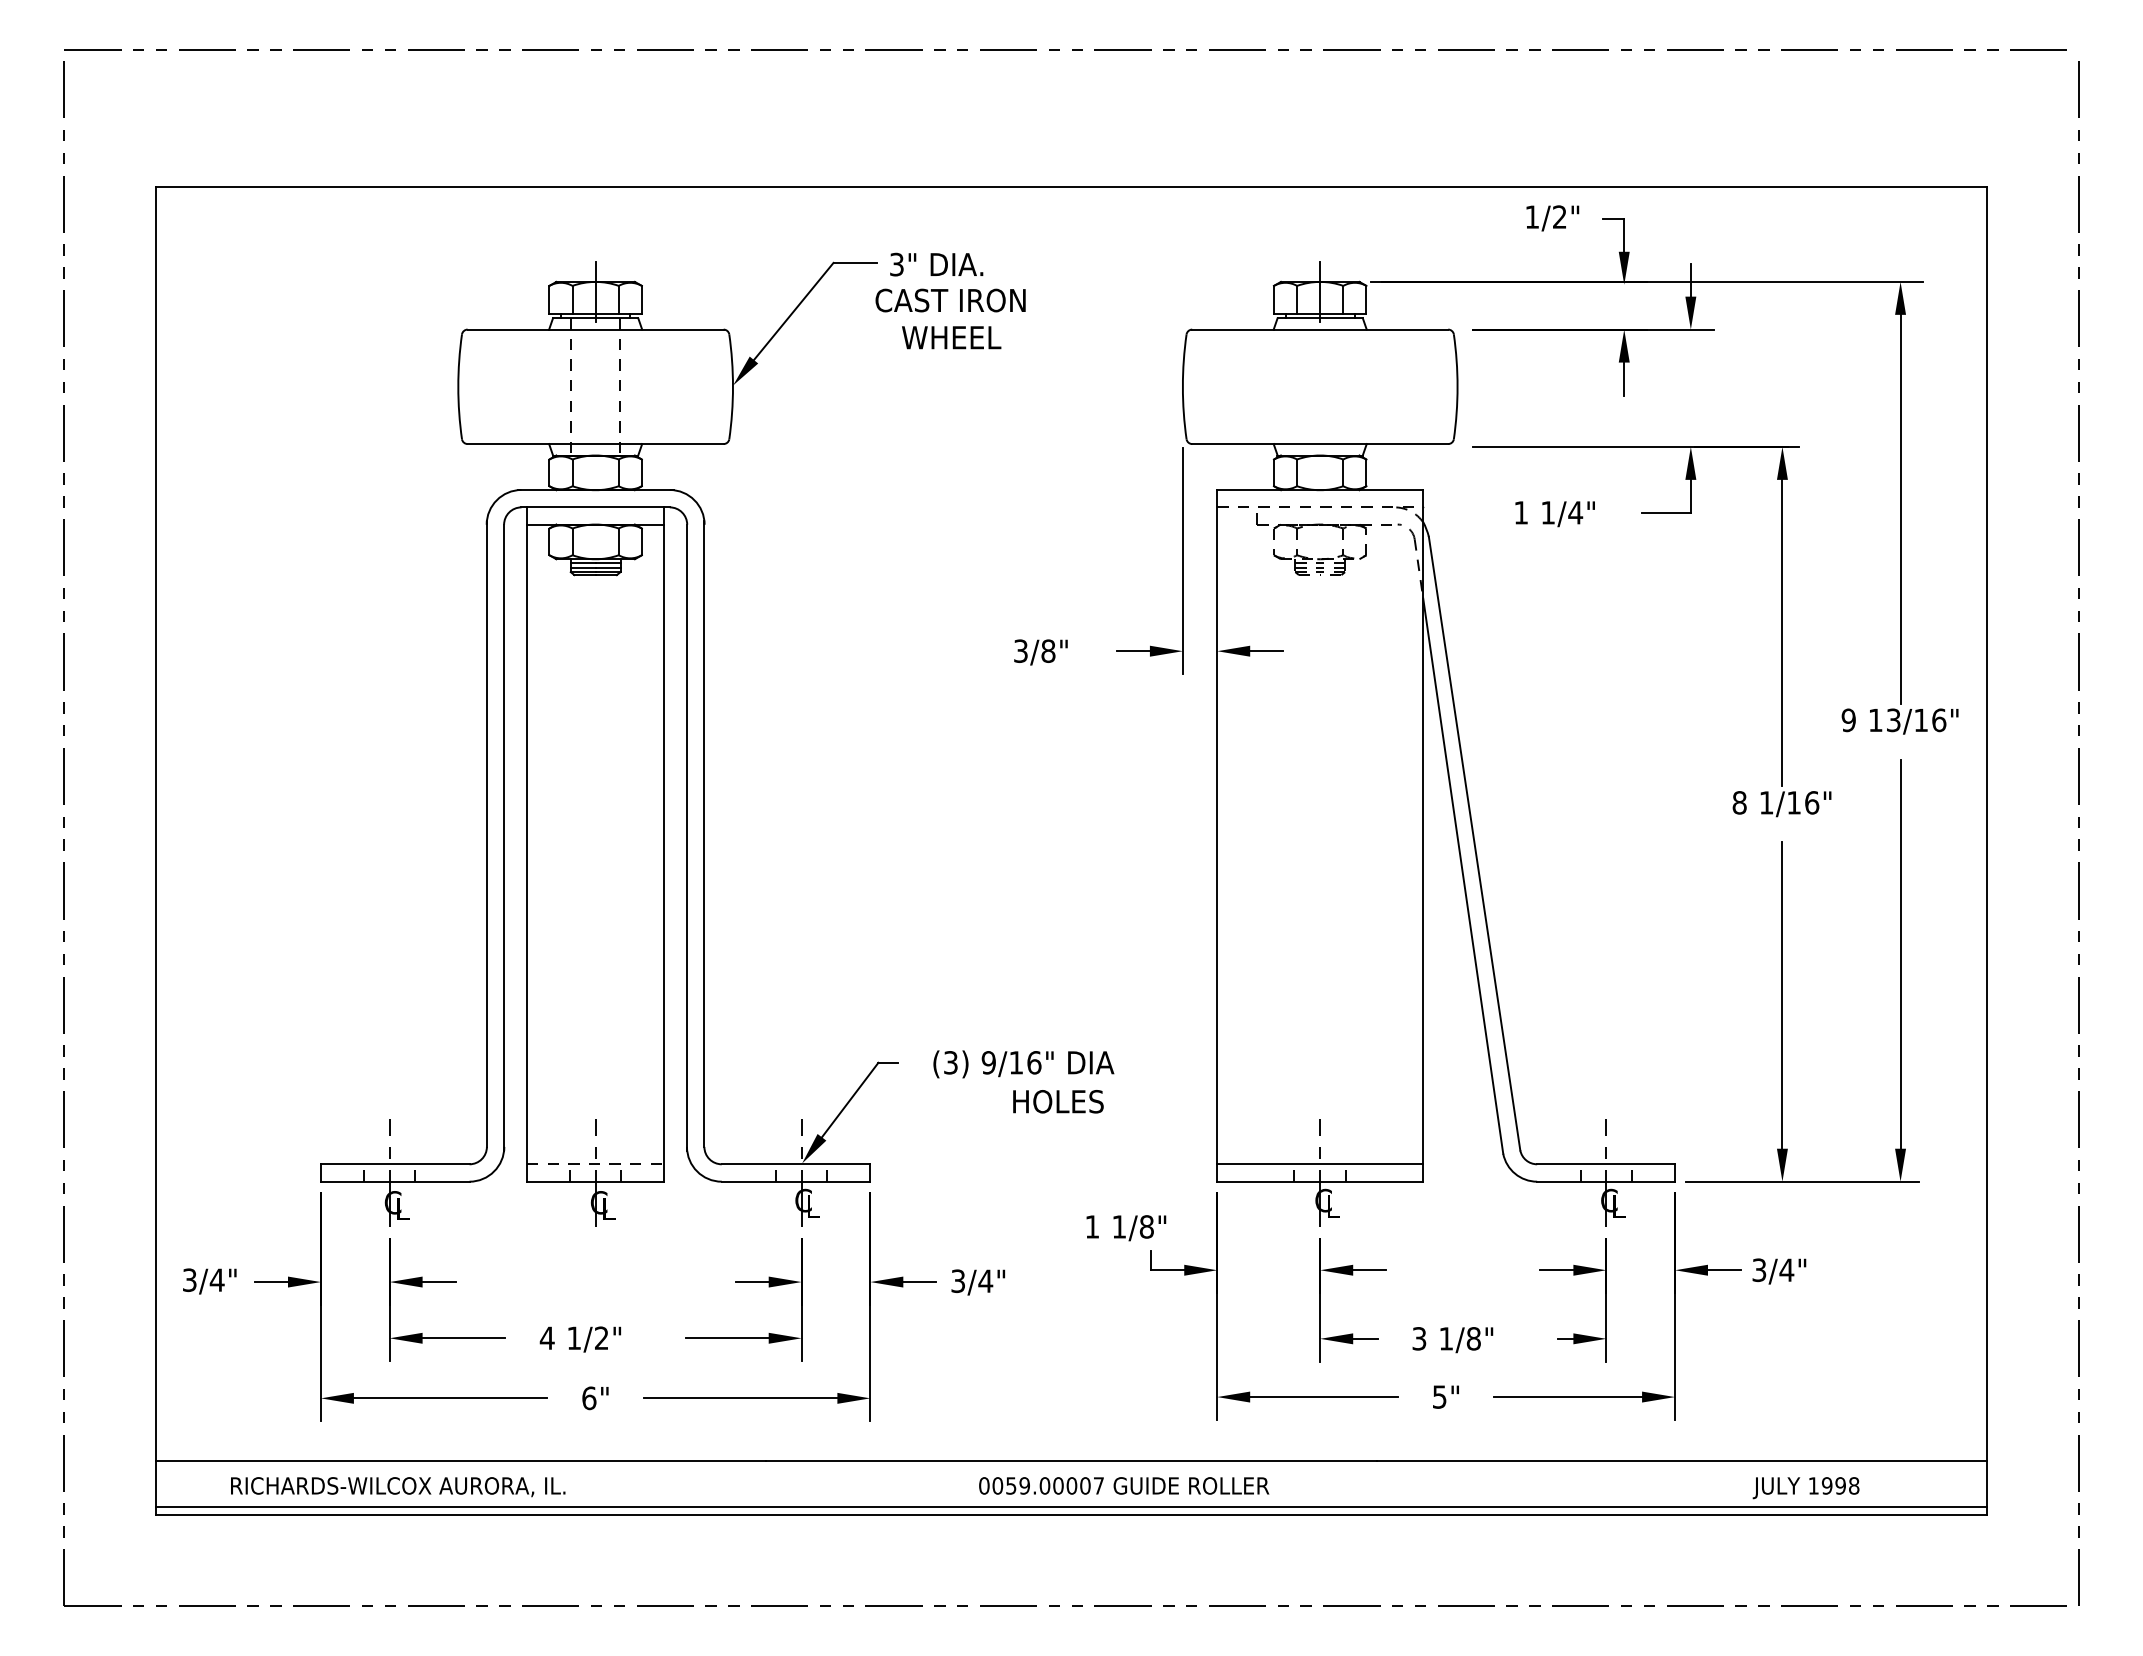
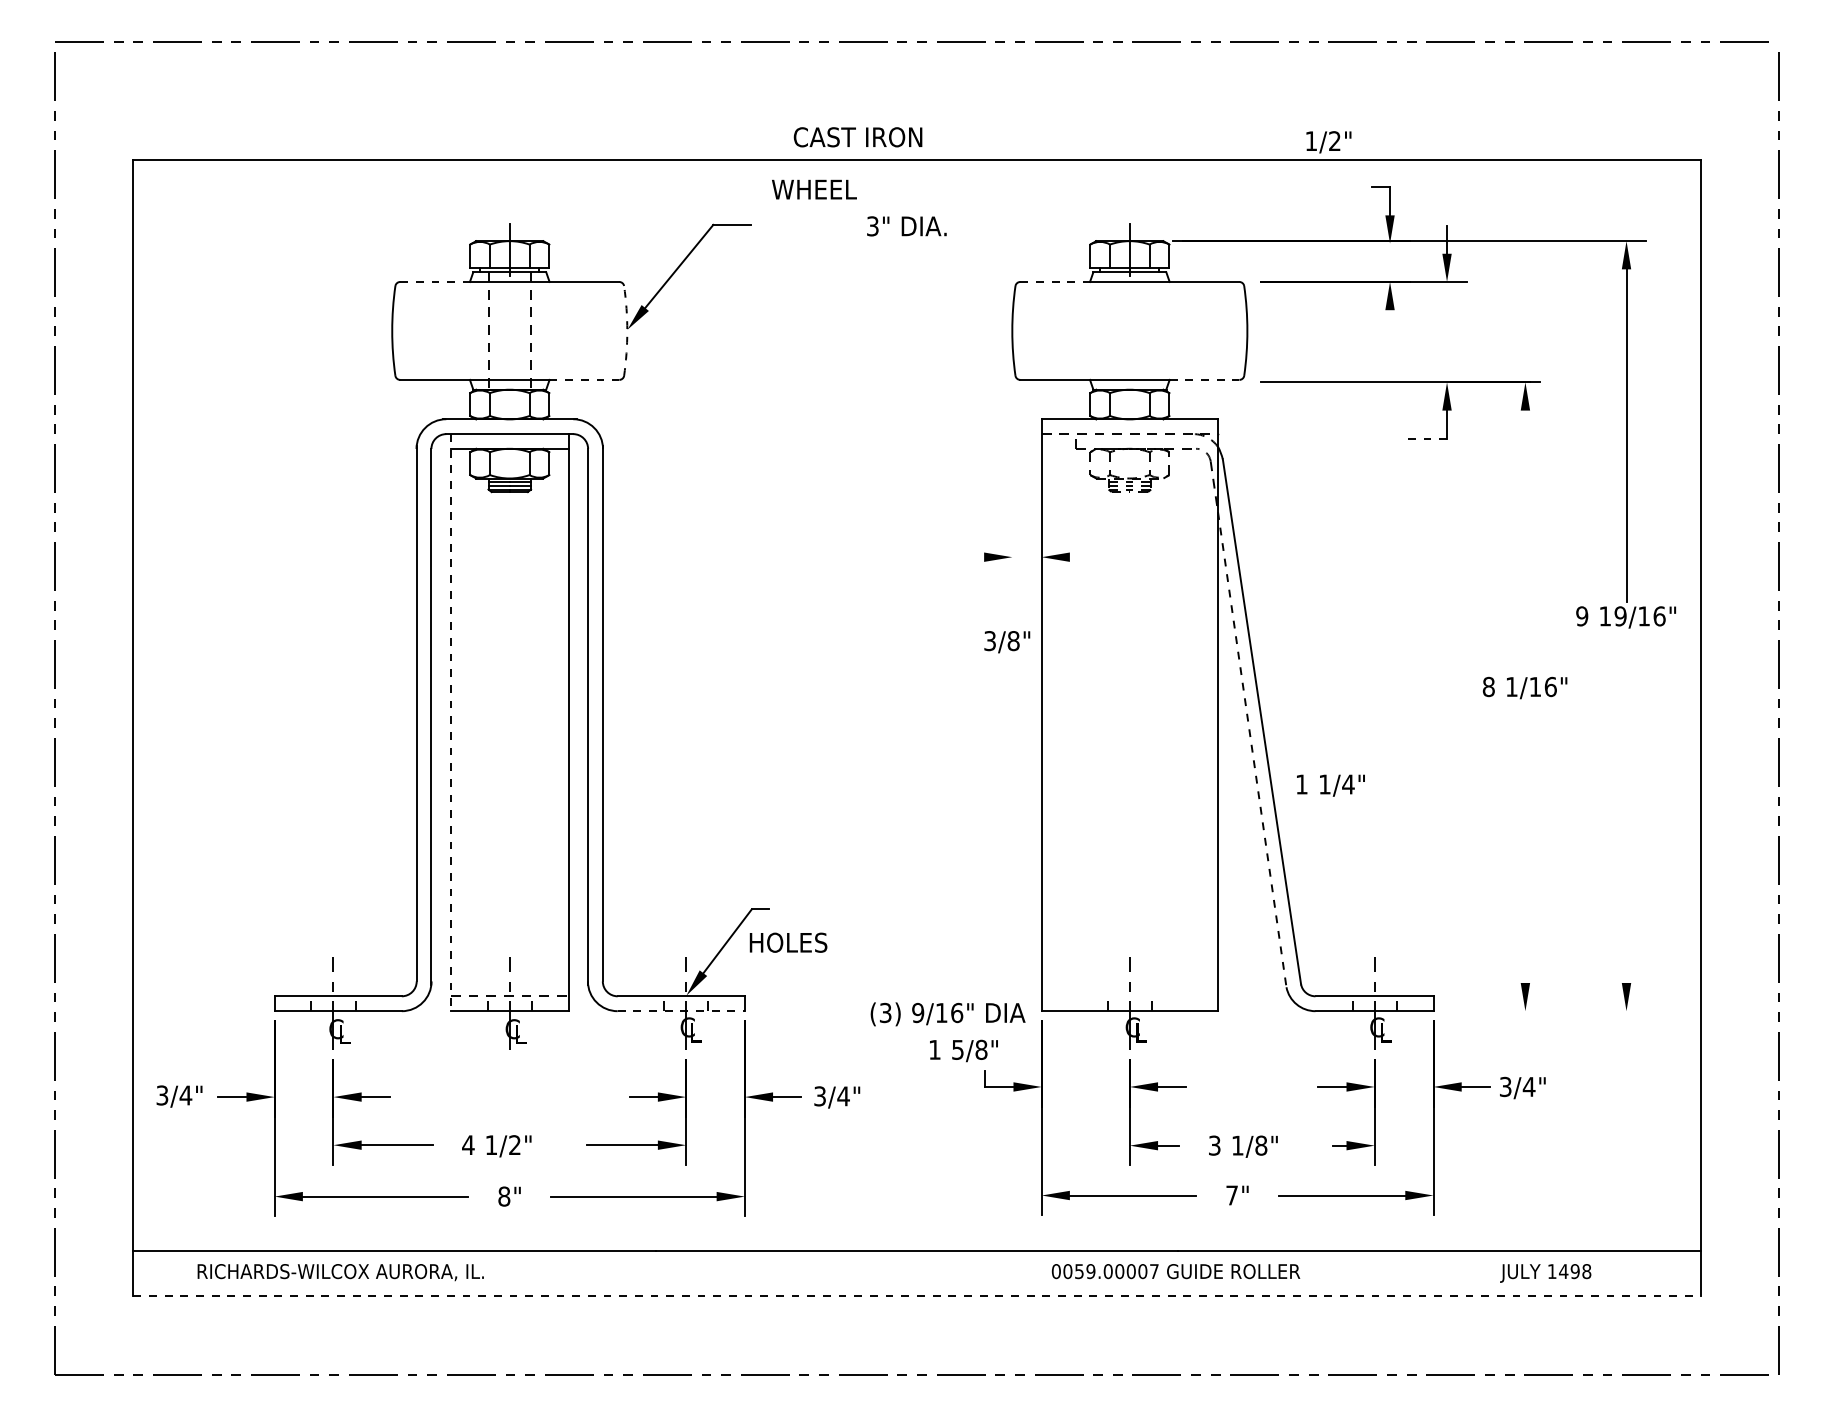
text: (1552, 218) -> (1328, 142), moved
text: (936, 264) -> (906, 226), moved
text: (950, 300) -> (857, 137), moved
line: (508, 329) -> (435, 281), solid -> dashed
line: (1232, 329) -> (1054, 281), solid -> dashed
text: (951, 337) -> (814, 189), moved
line: (1624, 378) -> (1390, 323), removed
arc: (733, 386) -> (627, 330), solid -> dashed
line: (682, 444) -> (584, 380), solid -> dashed
line: (1407, 444) -> (1204, 380), solid -> dashed
line: (1666, 512) -> (1426, 438), solid -> dashed
text: (1554, 514) -> (1330, 785), moved
line: (1182, 561) -> (1011, 480), removed
line: (1782, 632) -> (1525, 541), removed
line: (1132, 651) -> (969, 557), removed
line: (1266, 651) -> (1083, 557), removed
text: (1040, 652) -> (1006, 642), moved
text: (1893, 719) -> (1620, 615), 13/16" -> 19/16"
line: (526, 845) -> (450, 723), solid -> dashed
line: (1463, 876) -> (1252, 750), solid -> dashed
line: (1900, 953) -> (1626, 815), removed
line: (1782, 995) -> (1525, 851), removed
text: (1023, 1064) -> (947, 1014), moved
text: (1058, 1101) -> (788, 942), moved
line: (1320, 1164) -> (1130, 996), removed
line: (796, 1181) -> (681, 1011), solid -> dashed
line: (1802, 1181) -> (1542, 1011), removed
text: (1118, 1226) -> (957, 1049), 1/8" -> 5/8"
text: (1439, 1396) -> (1231, 1195), 5" -> 7"
text: (589, 1397) -> (504, 1195), 6" -> 8"
text: (1124, 1485) -> (1176, 1271), moved
text: (1826, 1485) -> (1563, 1271), 1998 -> 1498
line: (1071, 1507) -> (917, 1290), removed
line: (1071, 1514) -> (917, 1296), solid -> dashed

